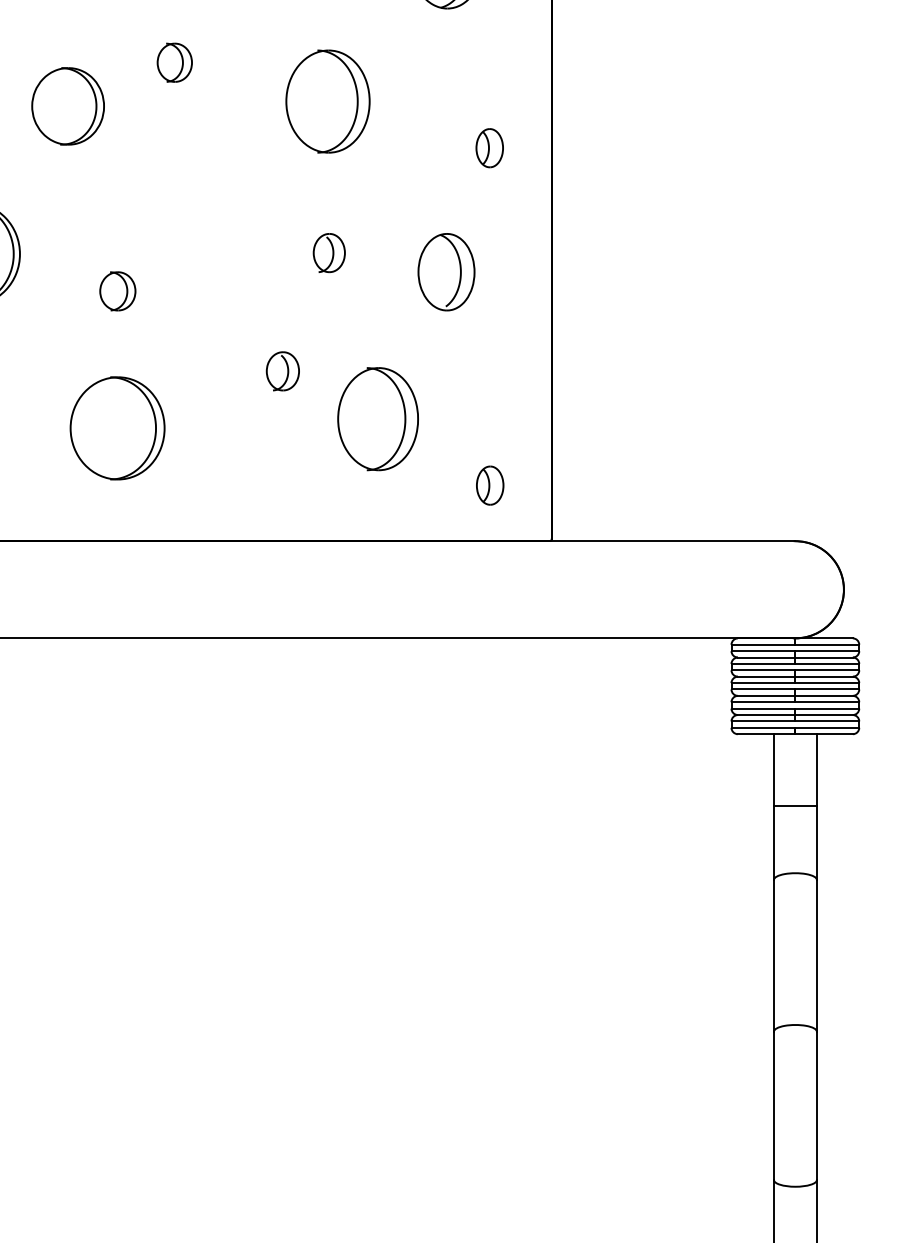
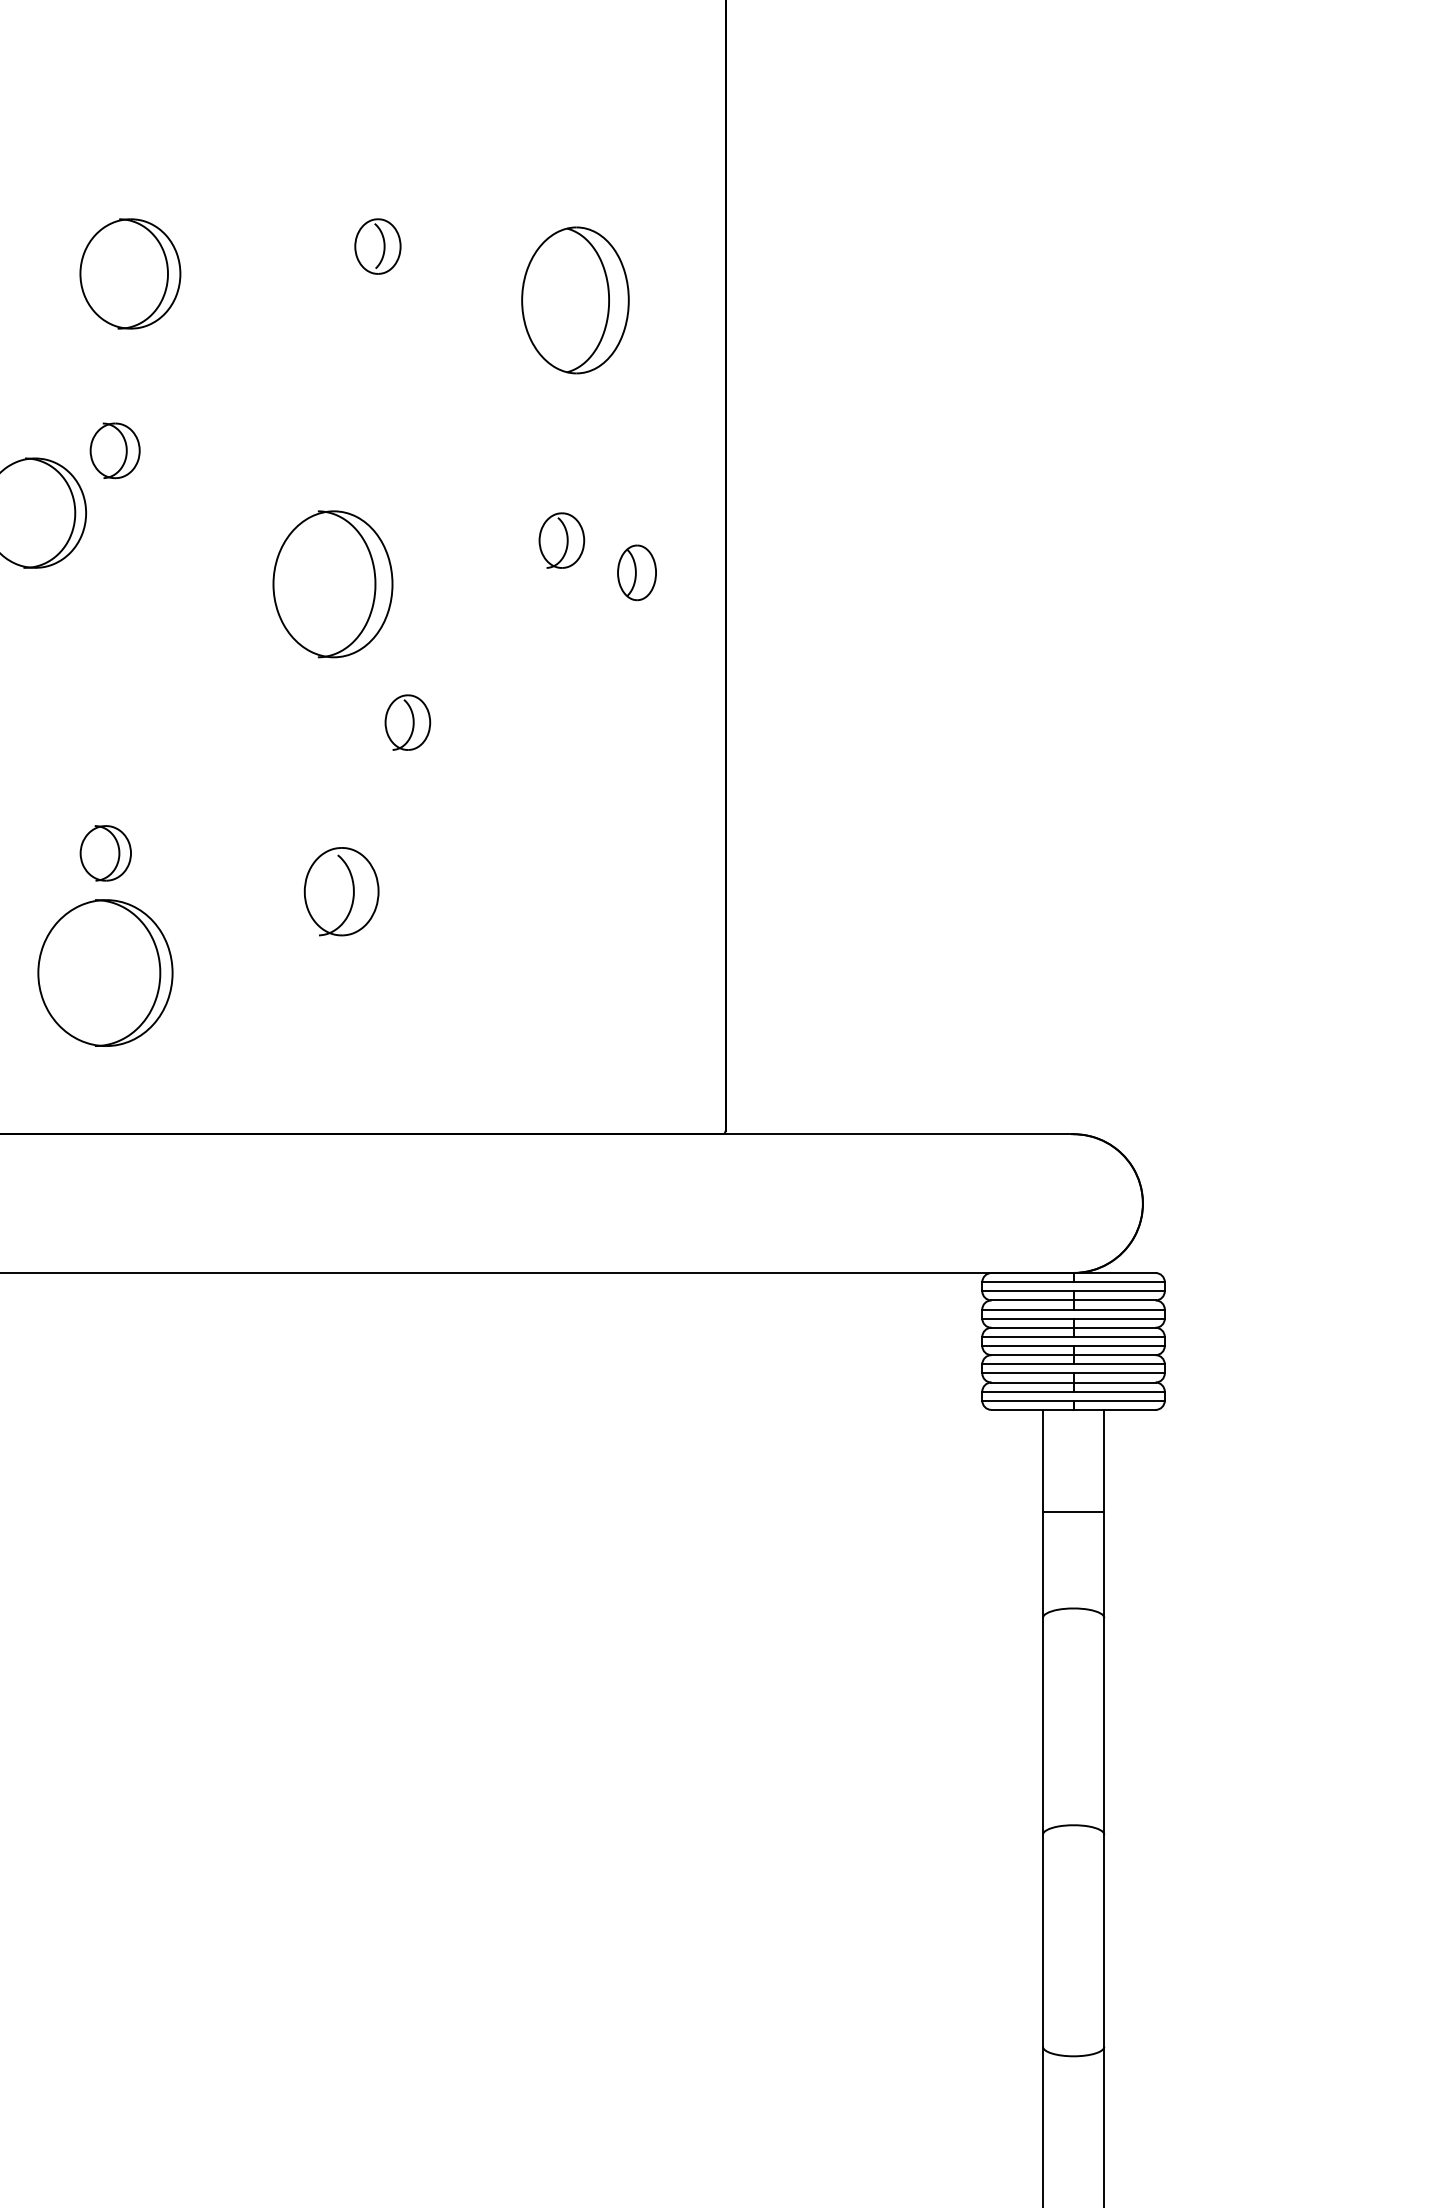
part: (174, 62) -> (114, 450), moved
part: (327, 101) -> (332, 584), moved
part: (436, 125) -> (561, 540), added
part: (446, 271) -> (575, 749), removed
part: (117, 291) -> (105, 853), moved
part: (282, 371) -> (341, 891), size x1.6
part: (378, 418) -> (477, 959), removed
part: (490, 485) -> (637, 1054), removed

